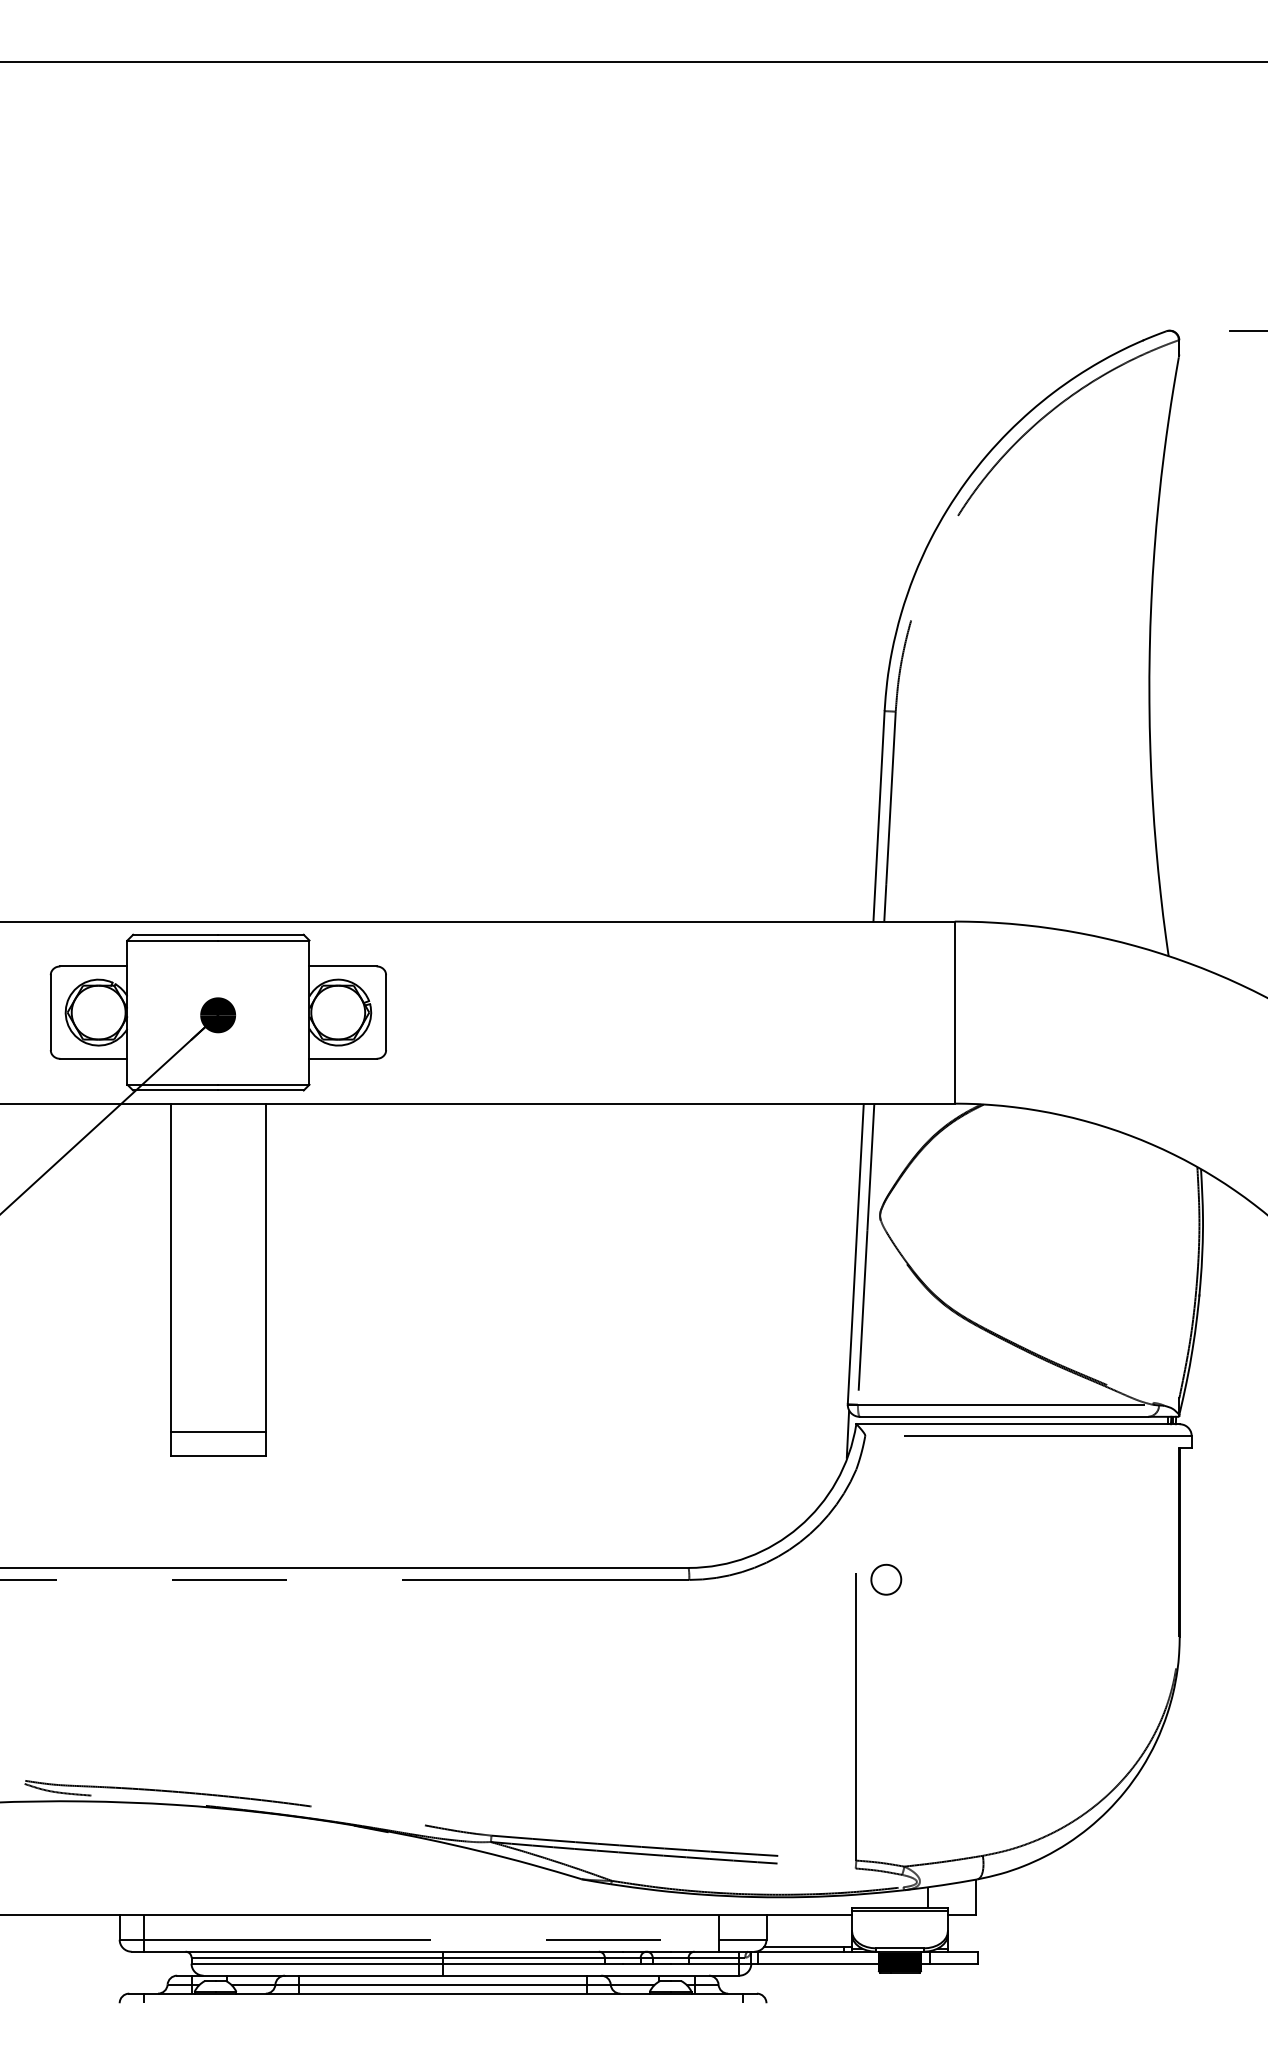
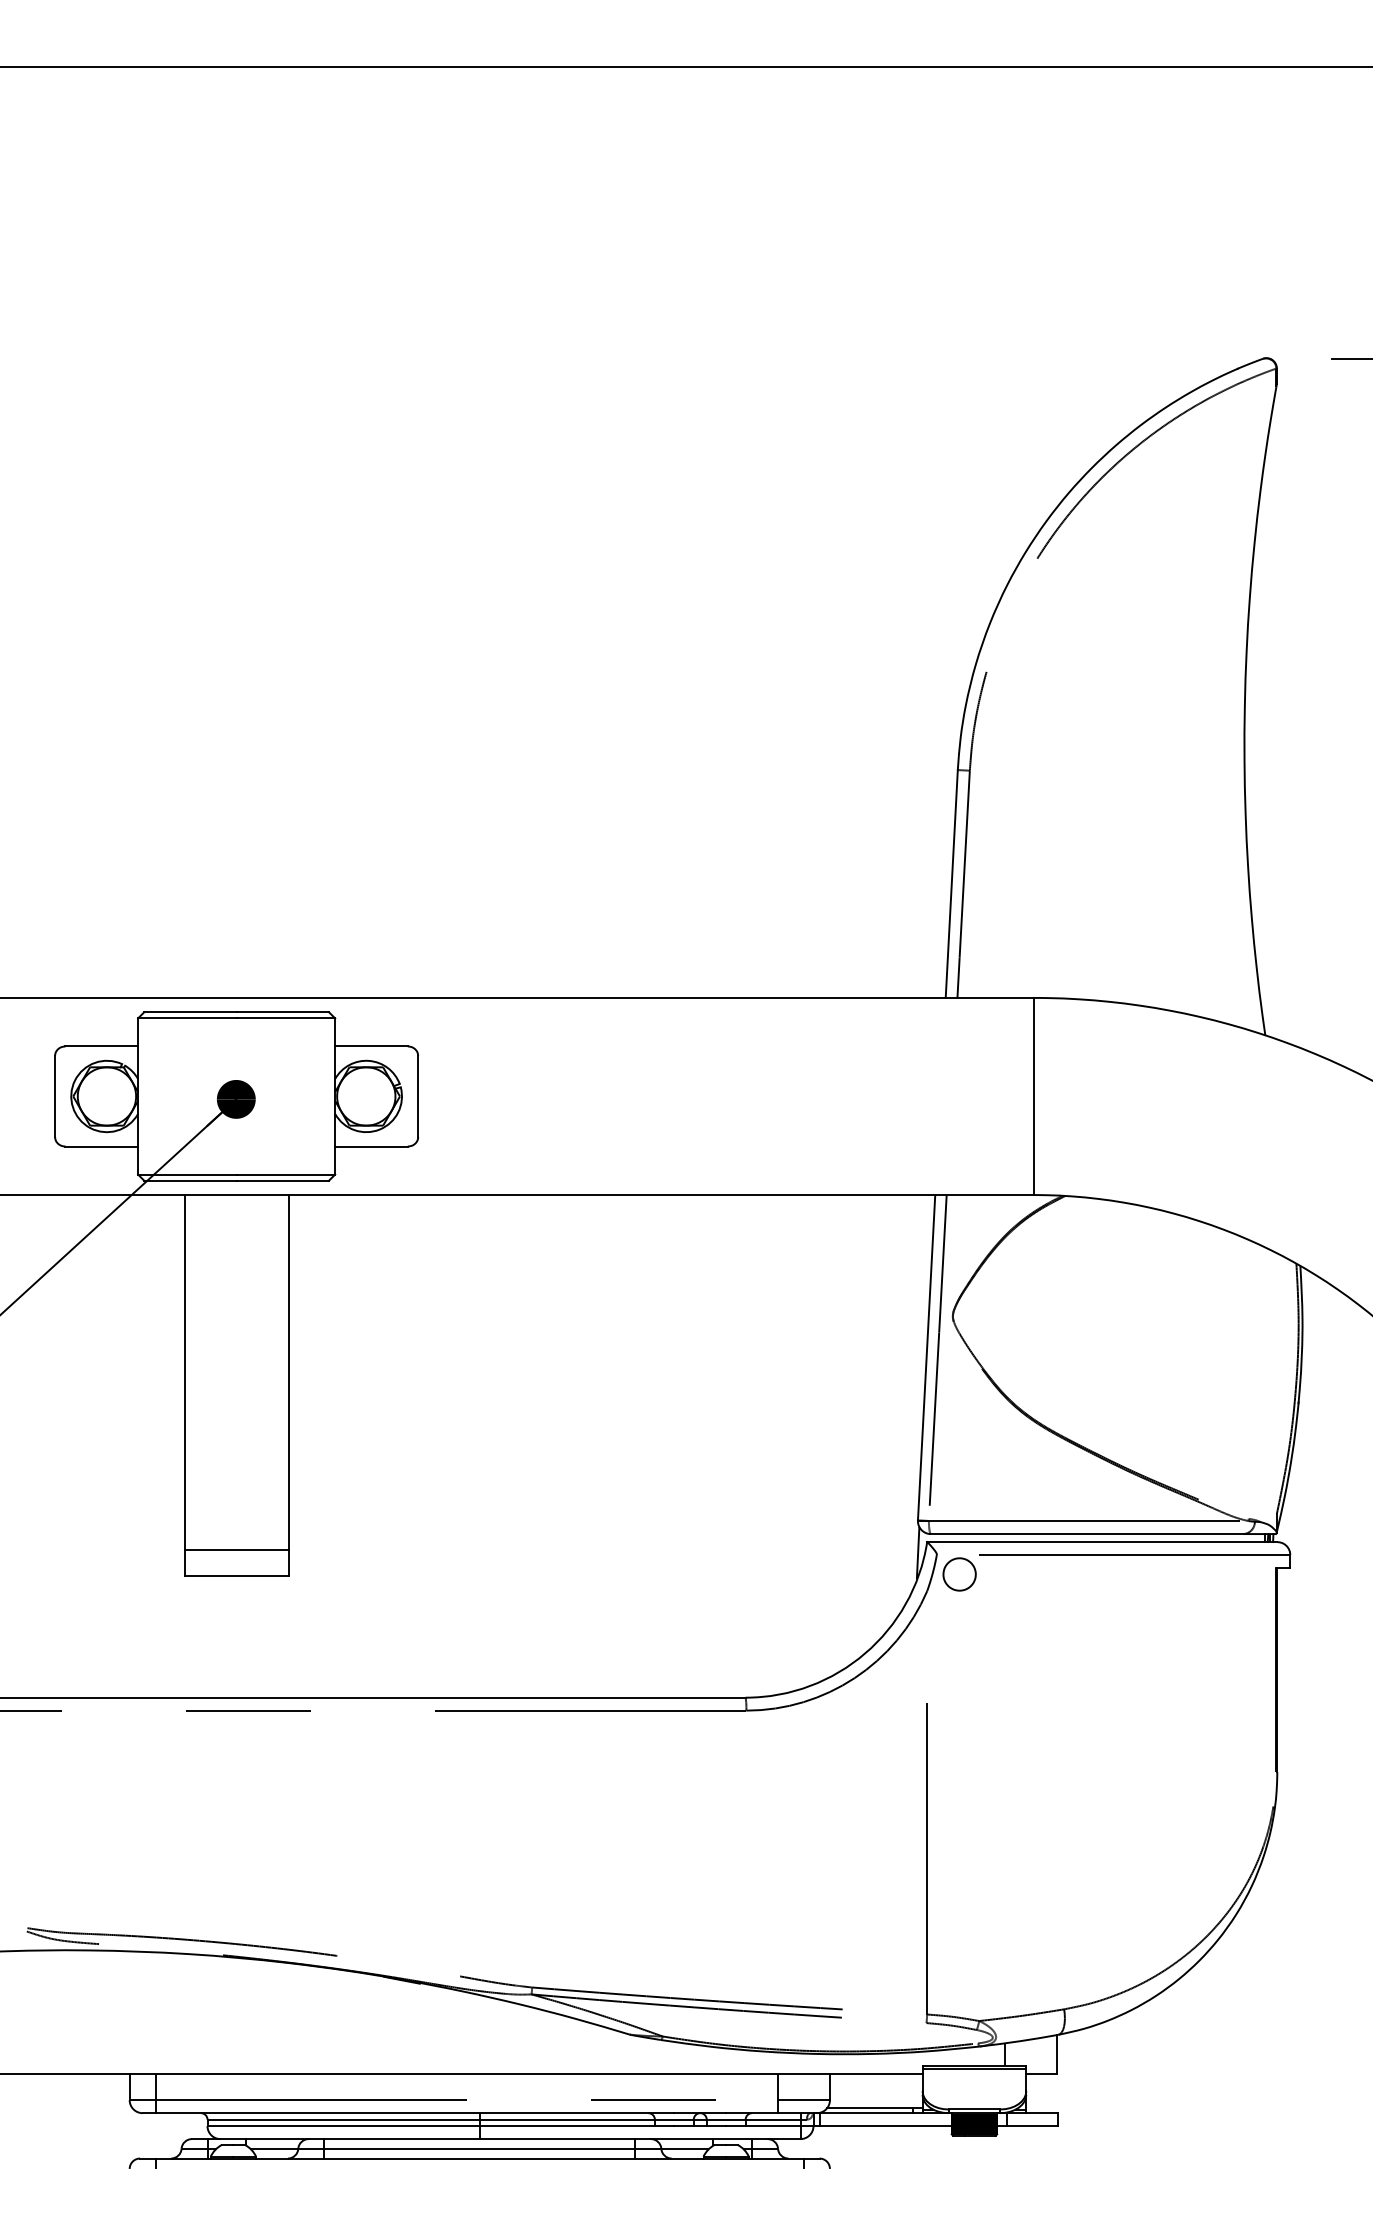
part: (886, 1579) -> (959, 1574), moved

